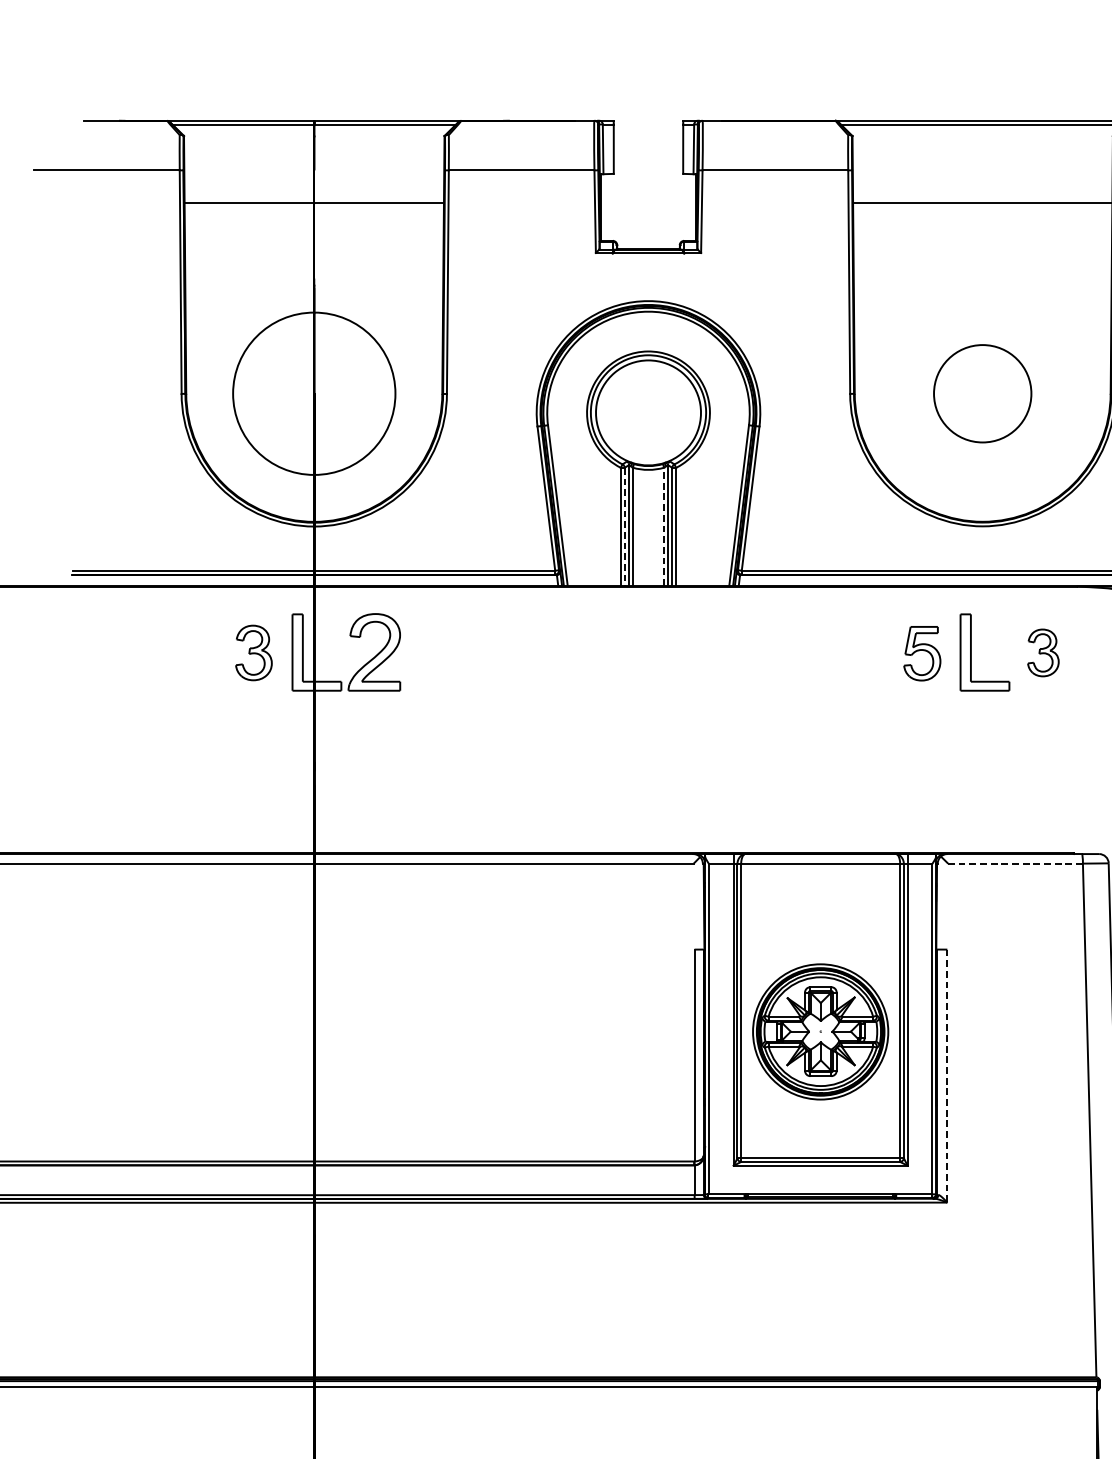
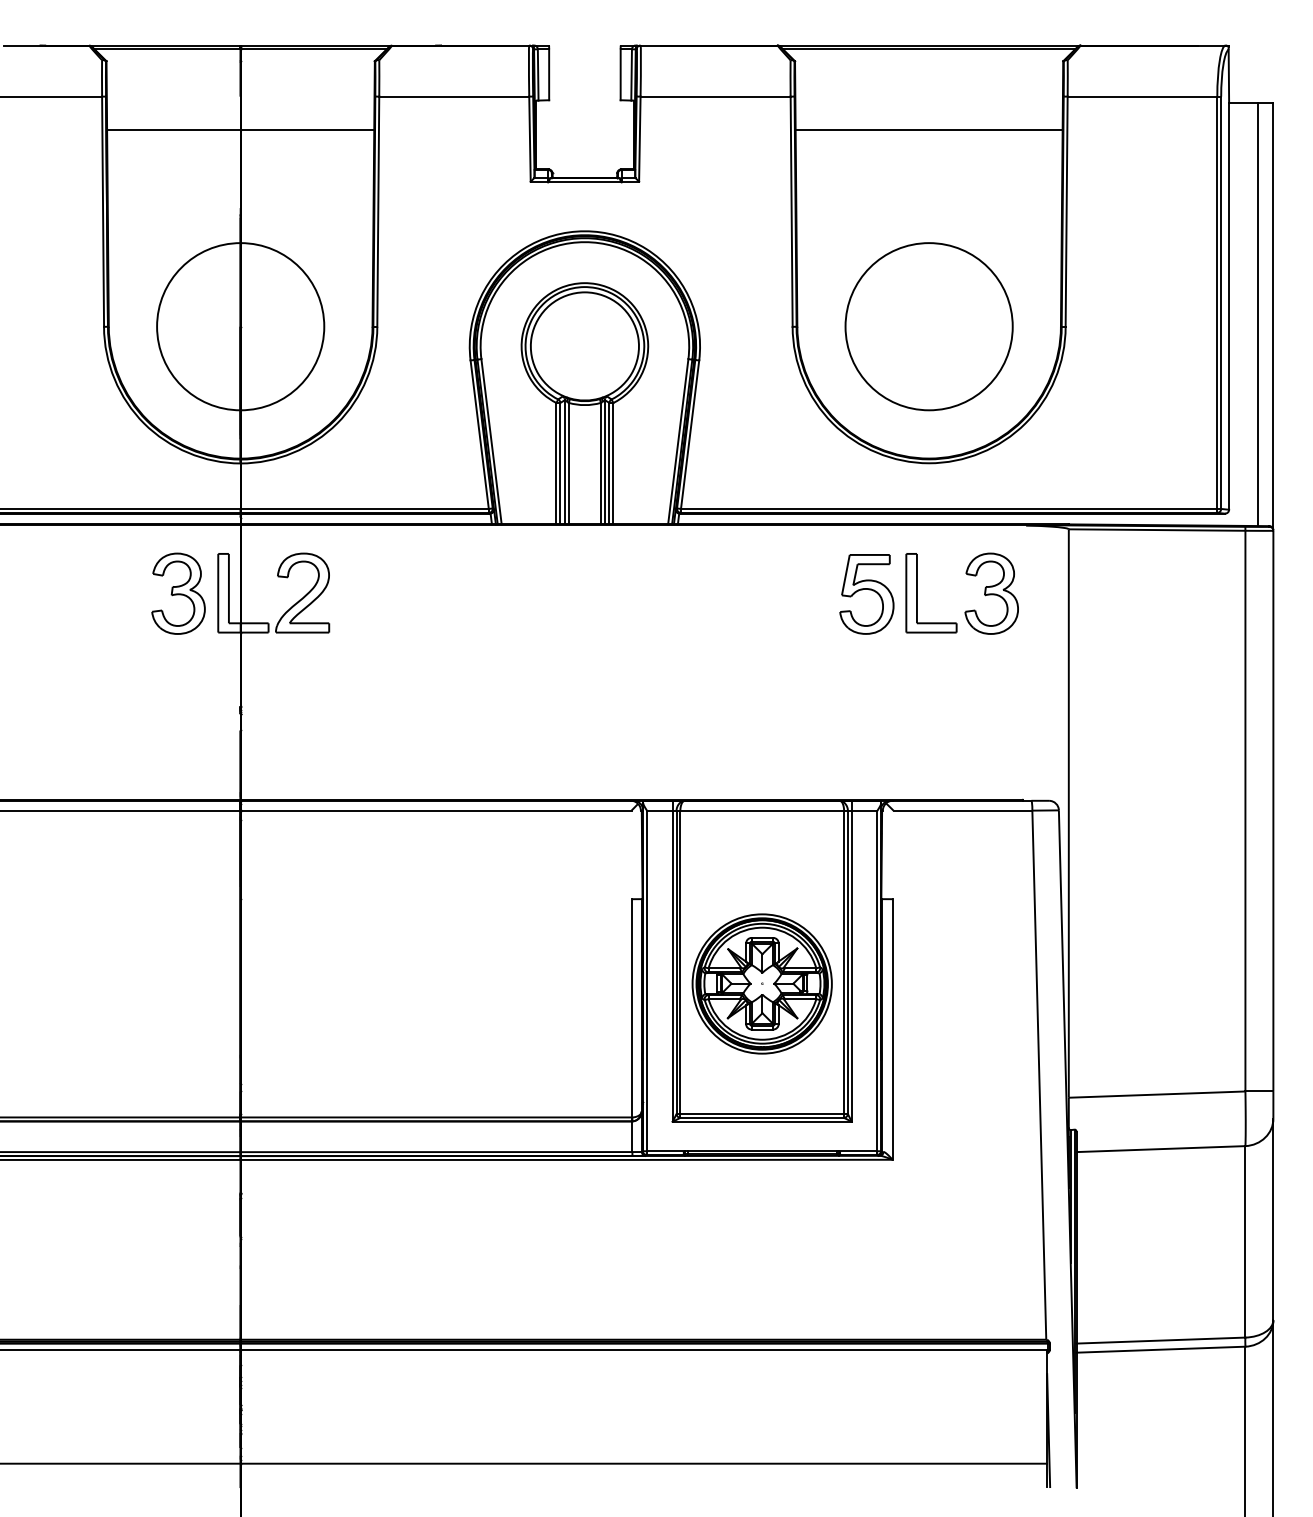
circle: (982, 393) -> (928, 326), size x1.67
line: (624, 526) -> (560, 463), dashed -> solid
line: (663, 526) -> (600, 463), dashed -> solid
part: (253, 652) -> (178, 593), size x1.43
part: (1043, 652) -> (991, 593), size x1.67
part: (921, 653) -> (866, 594), size x1.43
line: (1015, 863) -> (962, 810), dashed -> solid
line: (947, 1076) -> (892, 1029), dashed -> solid

